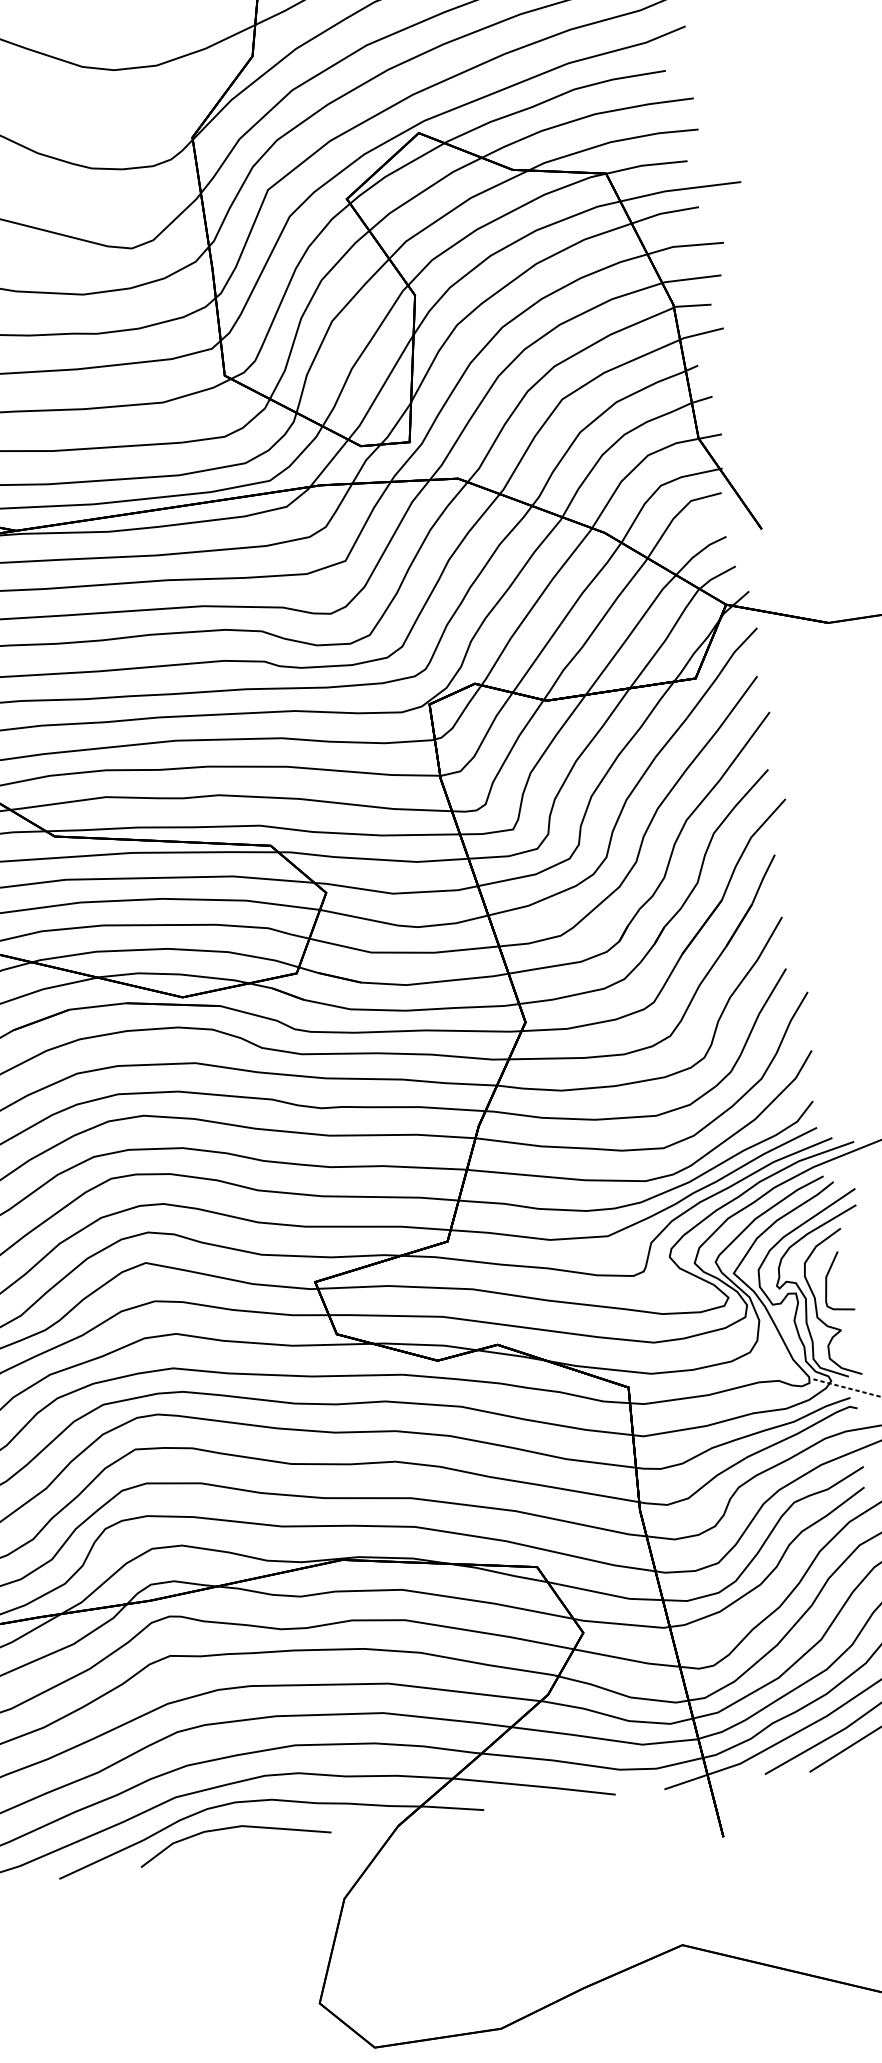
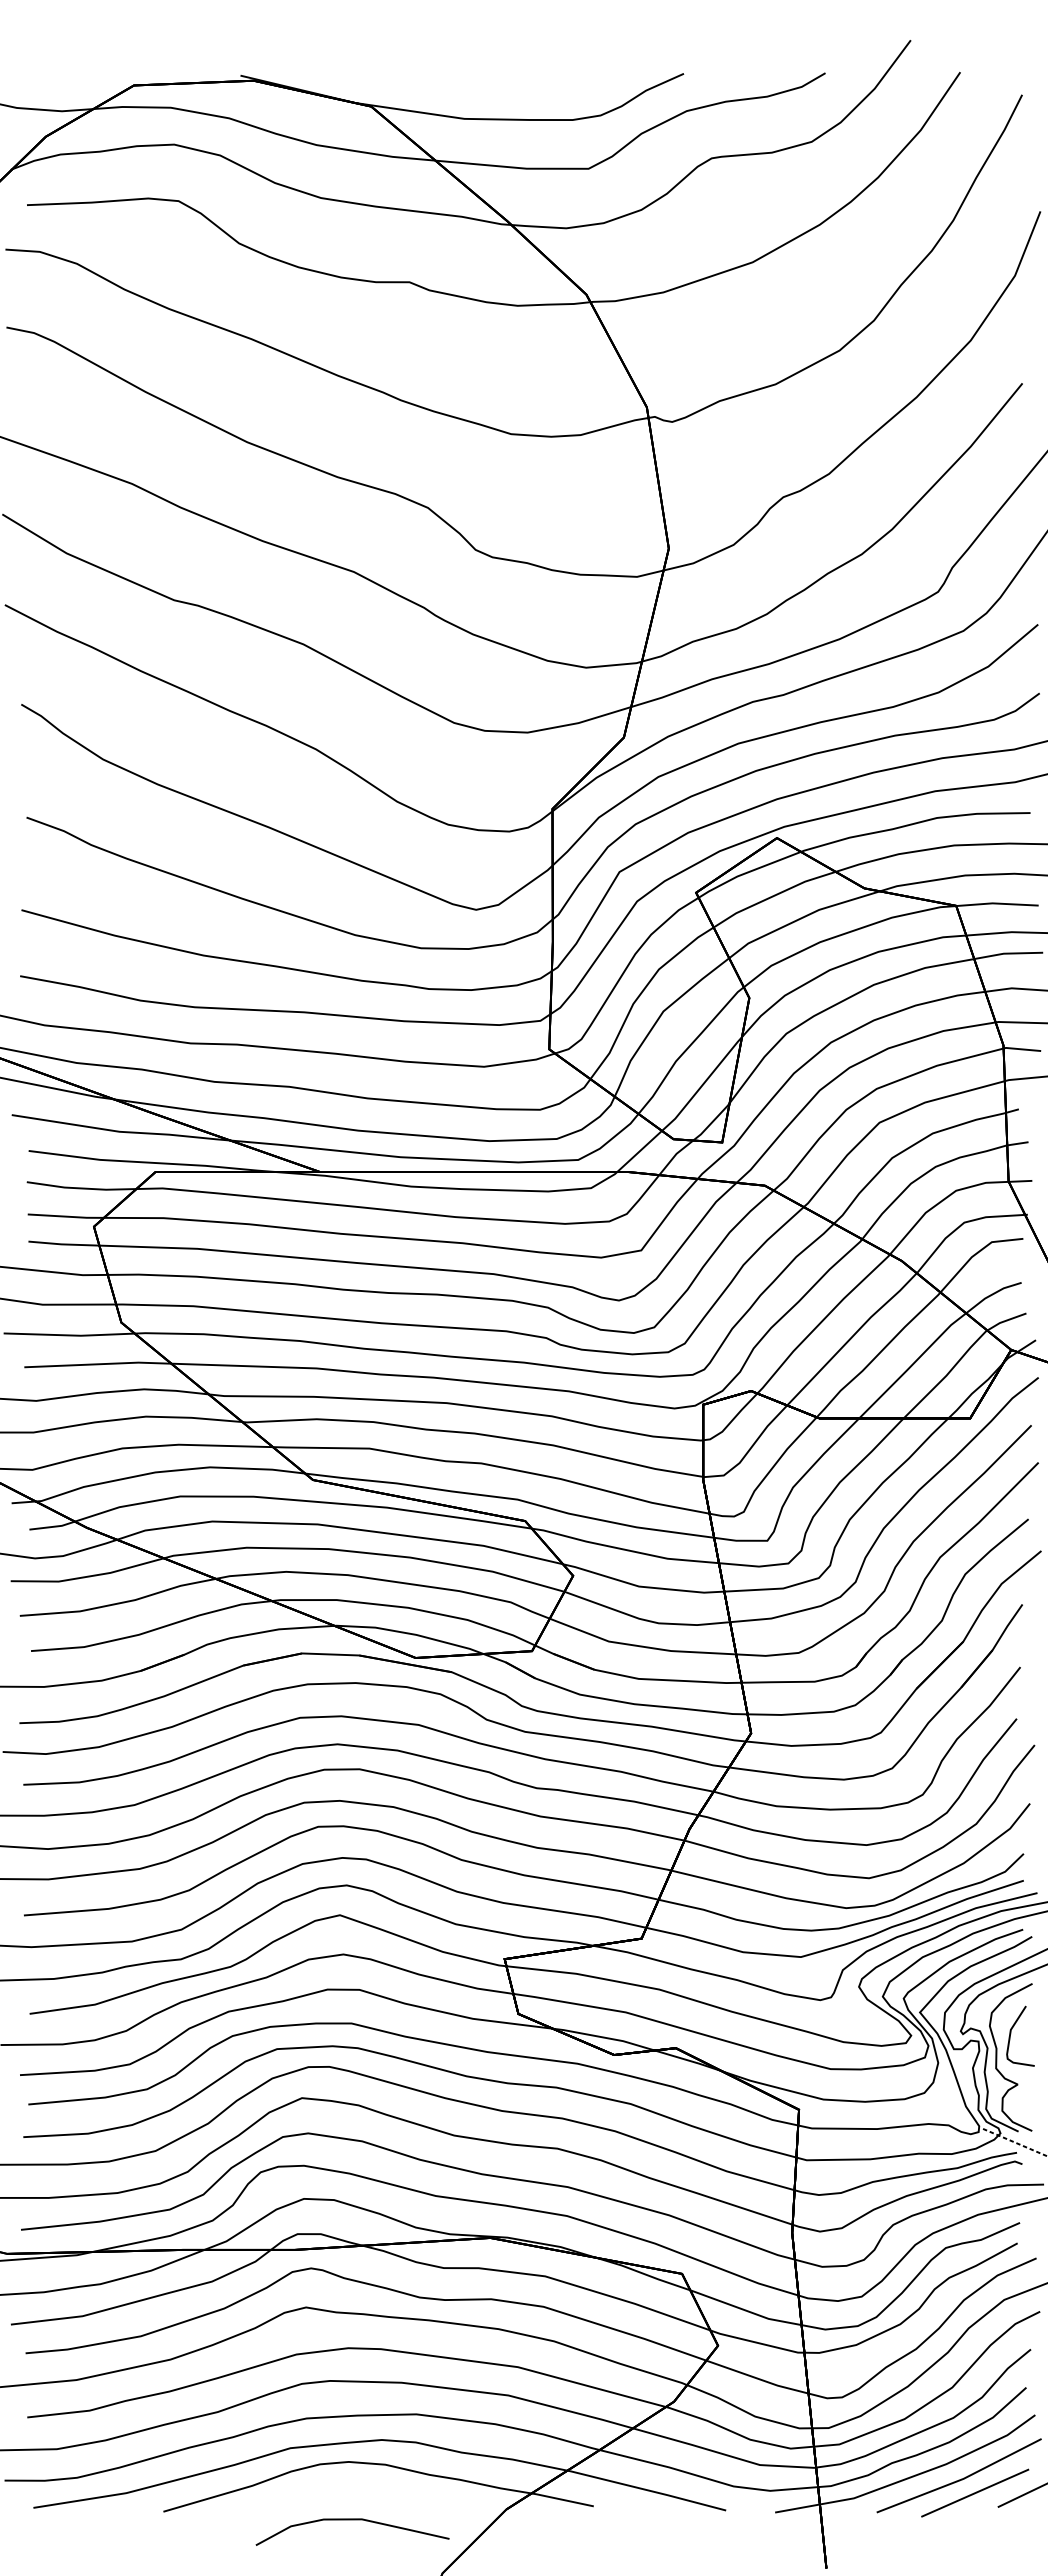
curve: (232, 1828) -> (352, 2520), moved

